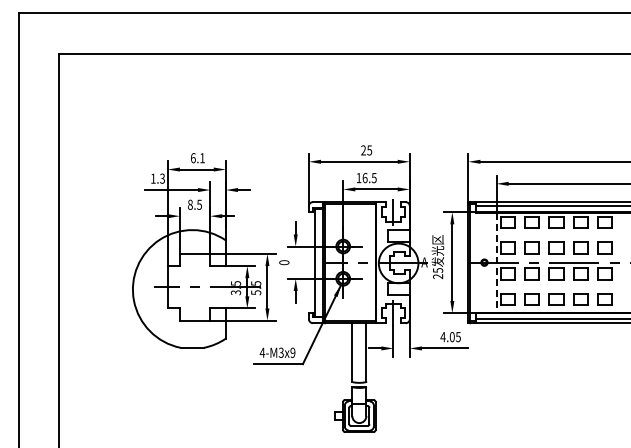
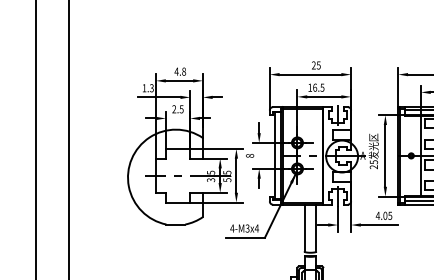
text: (197, 158) -> (180, 71), 6.1 -> 4.8
text: (189, 204) -> (173, 109), 8.5 -> 2.5
text: (284, 262) -> (250, 155), 0 -> 8
line: (496, 263) -> (420, 156), dashed -> solid
text: (292, 352) -> (256, 228), x9 -> x4

